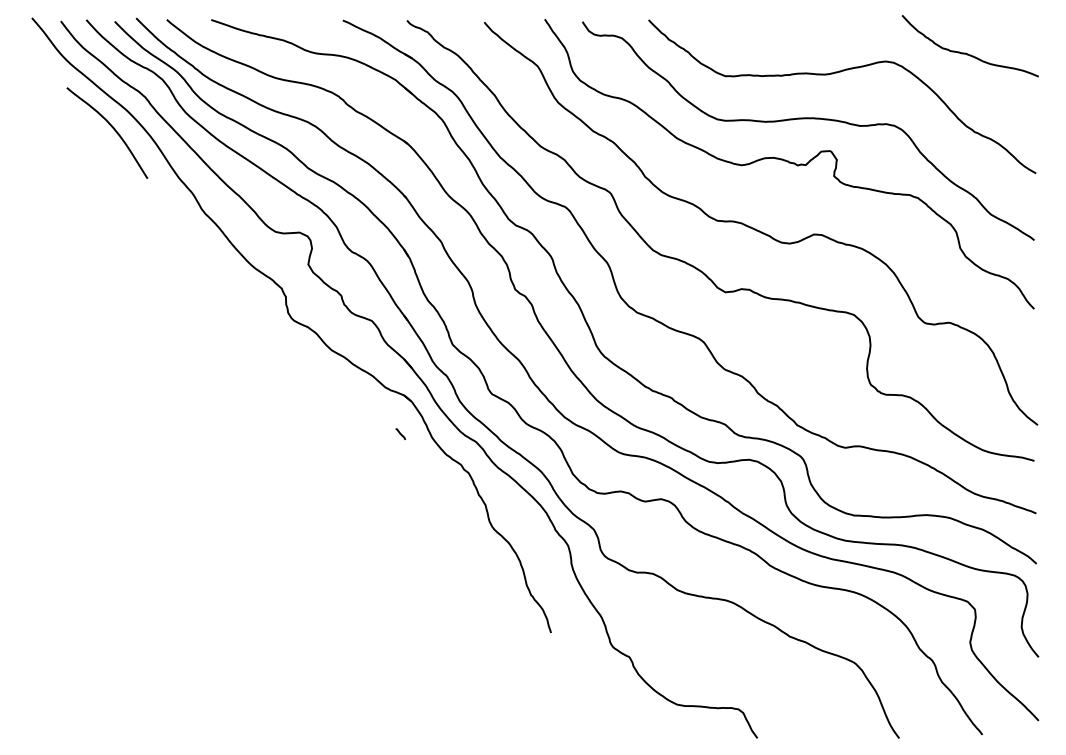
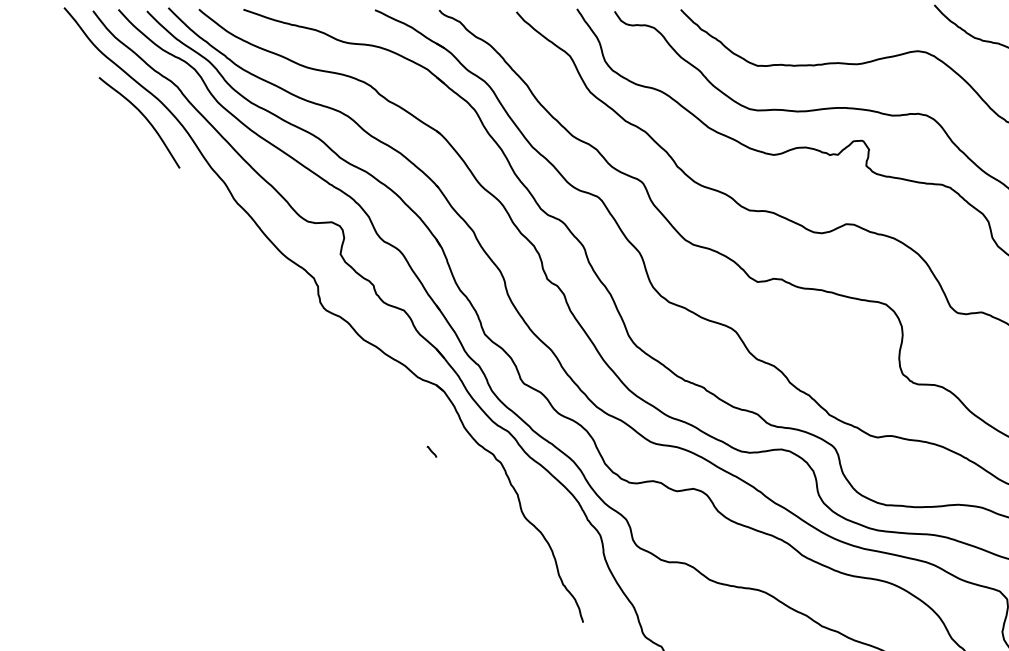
line: (400, 434) -> (431, 452), moved

